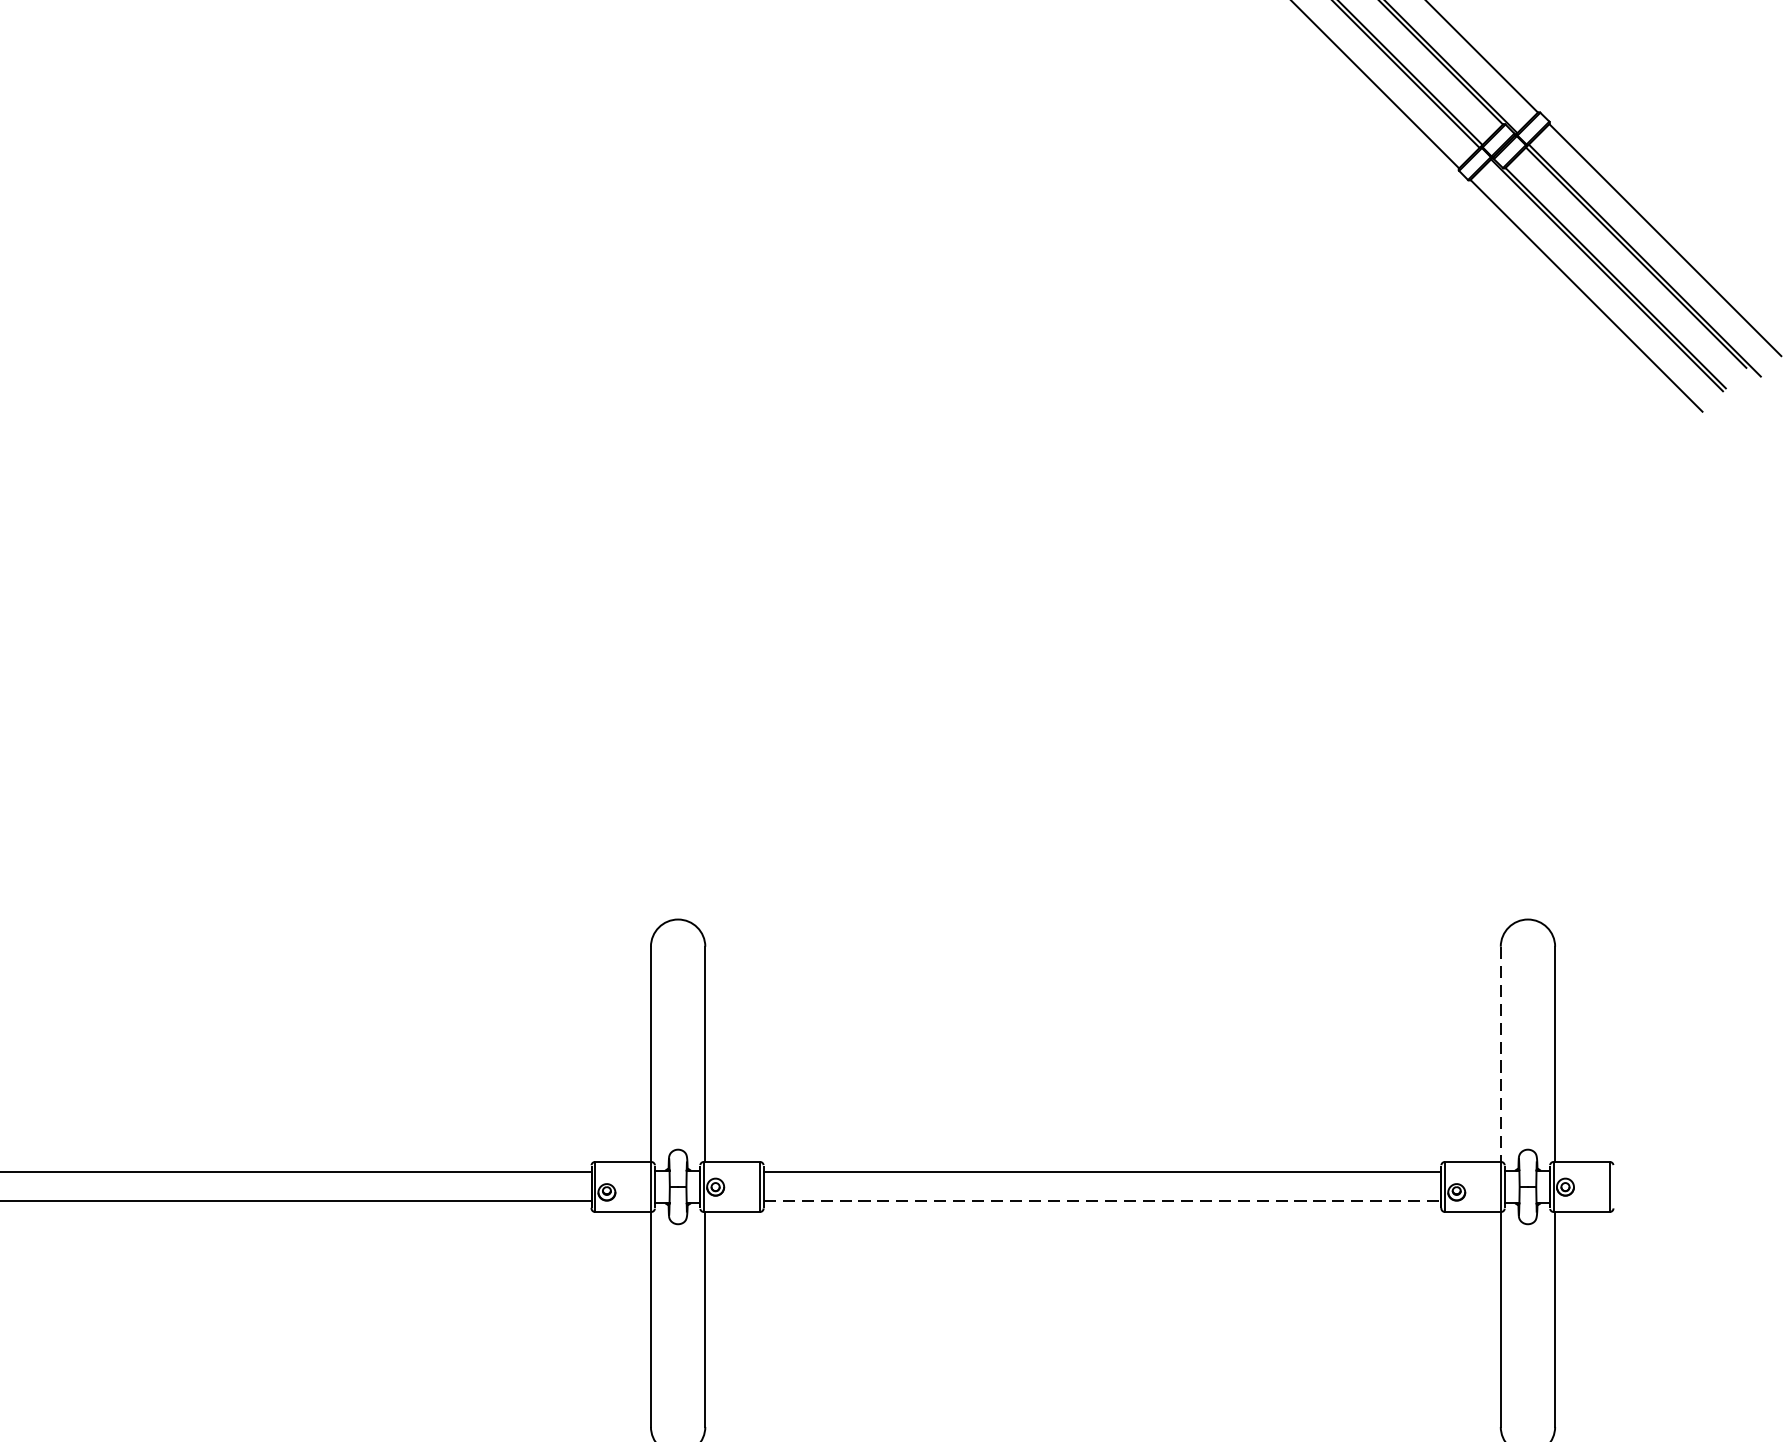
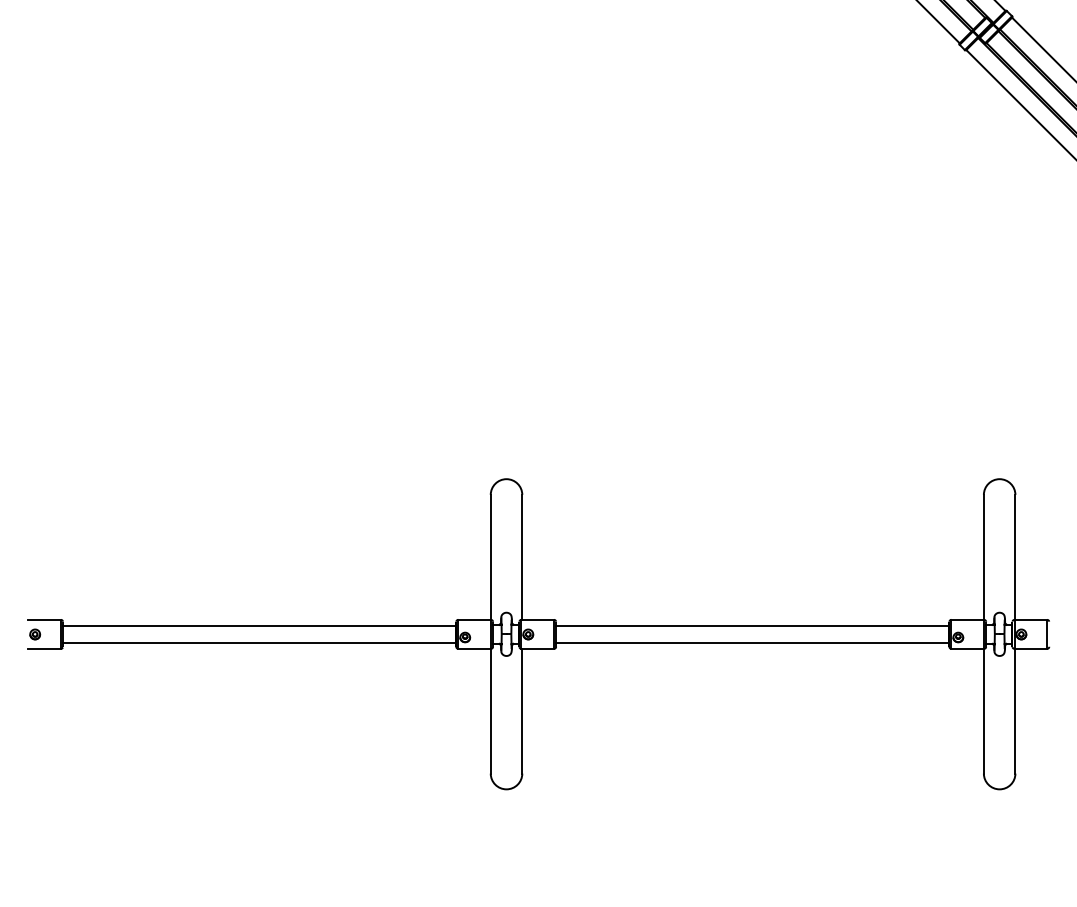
line: (1500, 1054) -> (983, 557), dashed -> solid
line: (1102, 1201) -> (752, 642), dashed -> solid

